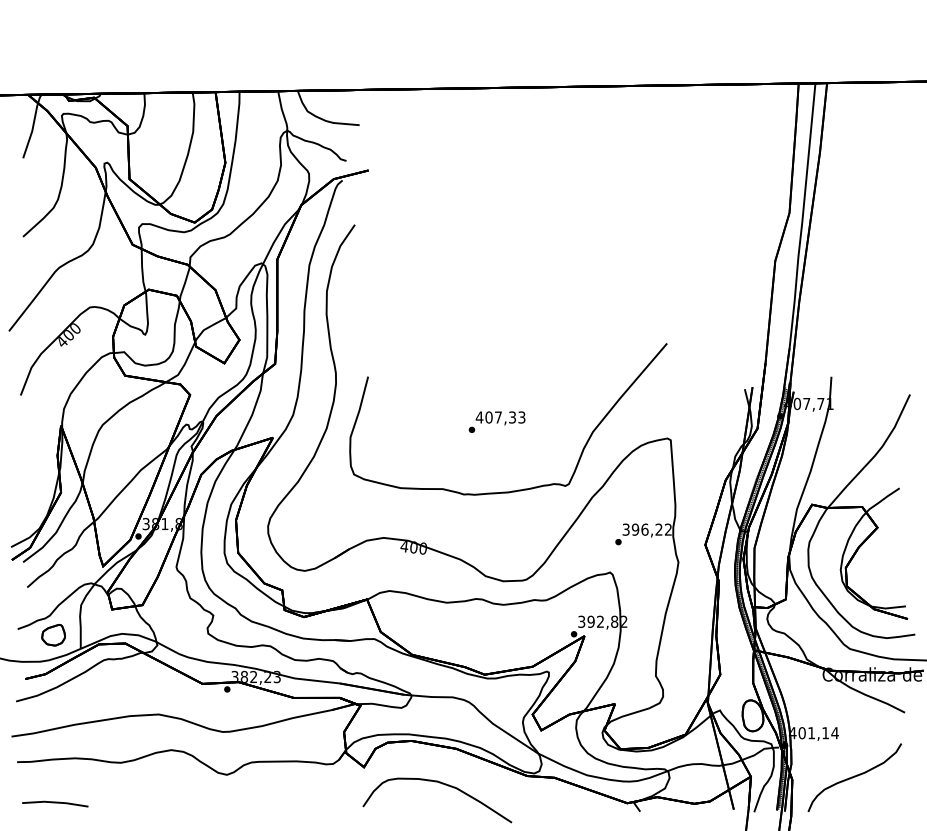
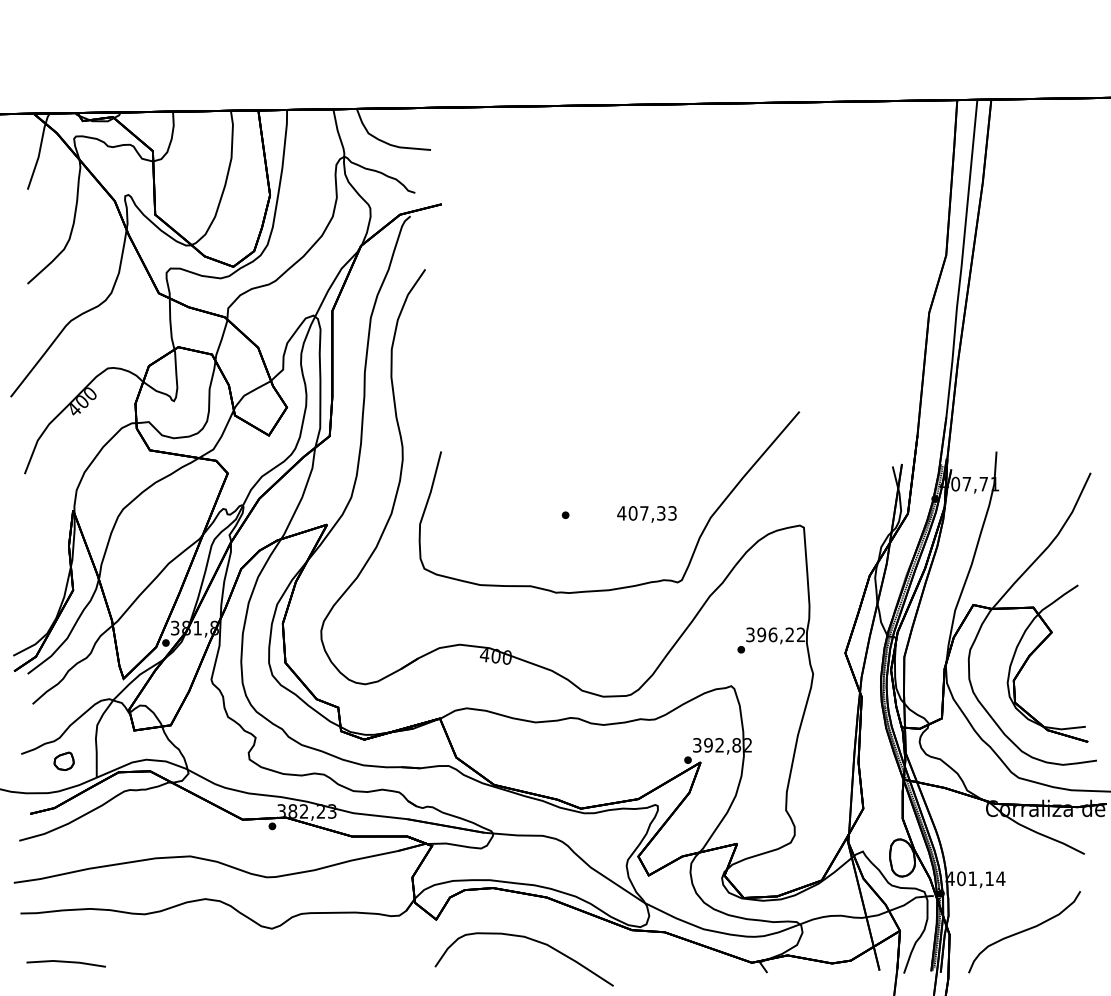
text: (500, 418) -> (646, 514), moved
part: (53, 635) -> (63, 761), size x0.7

